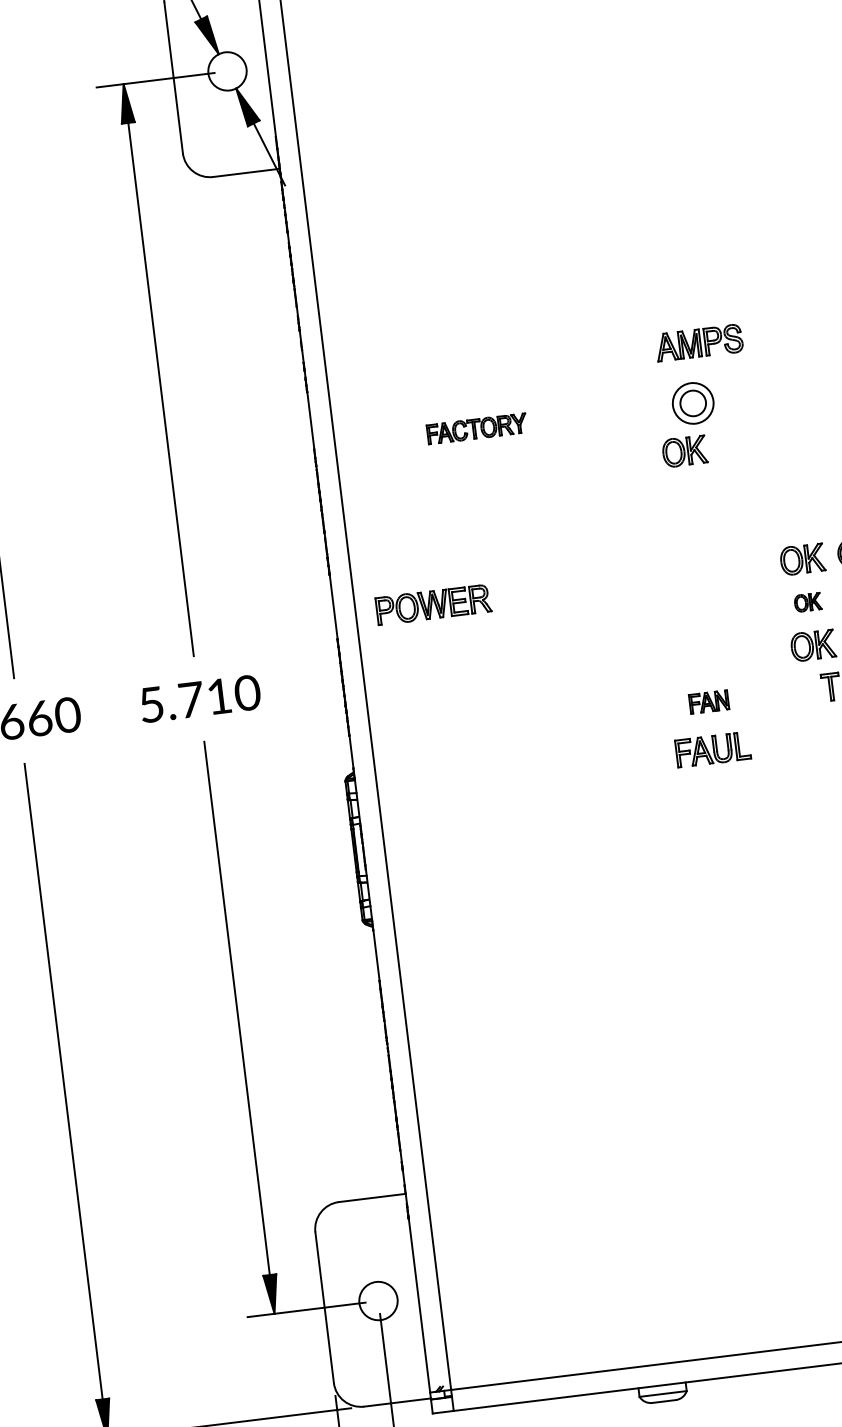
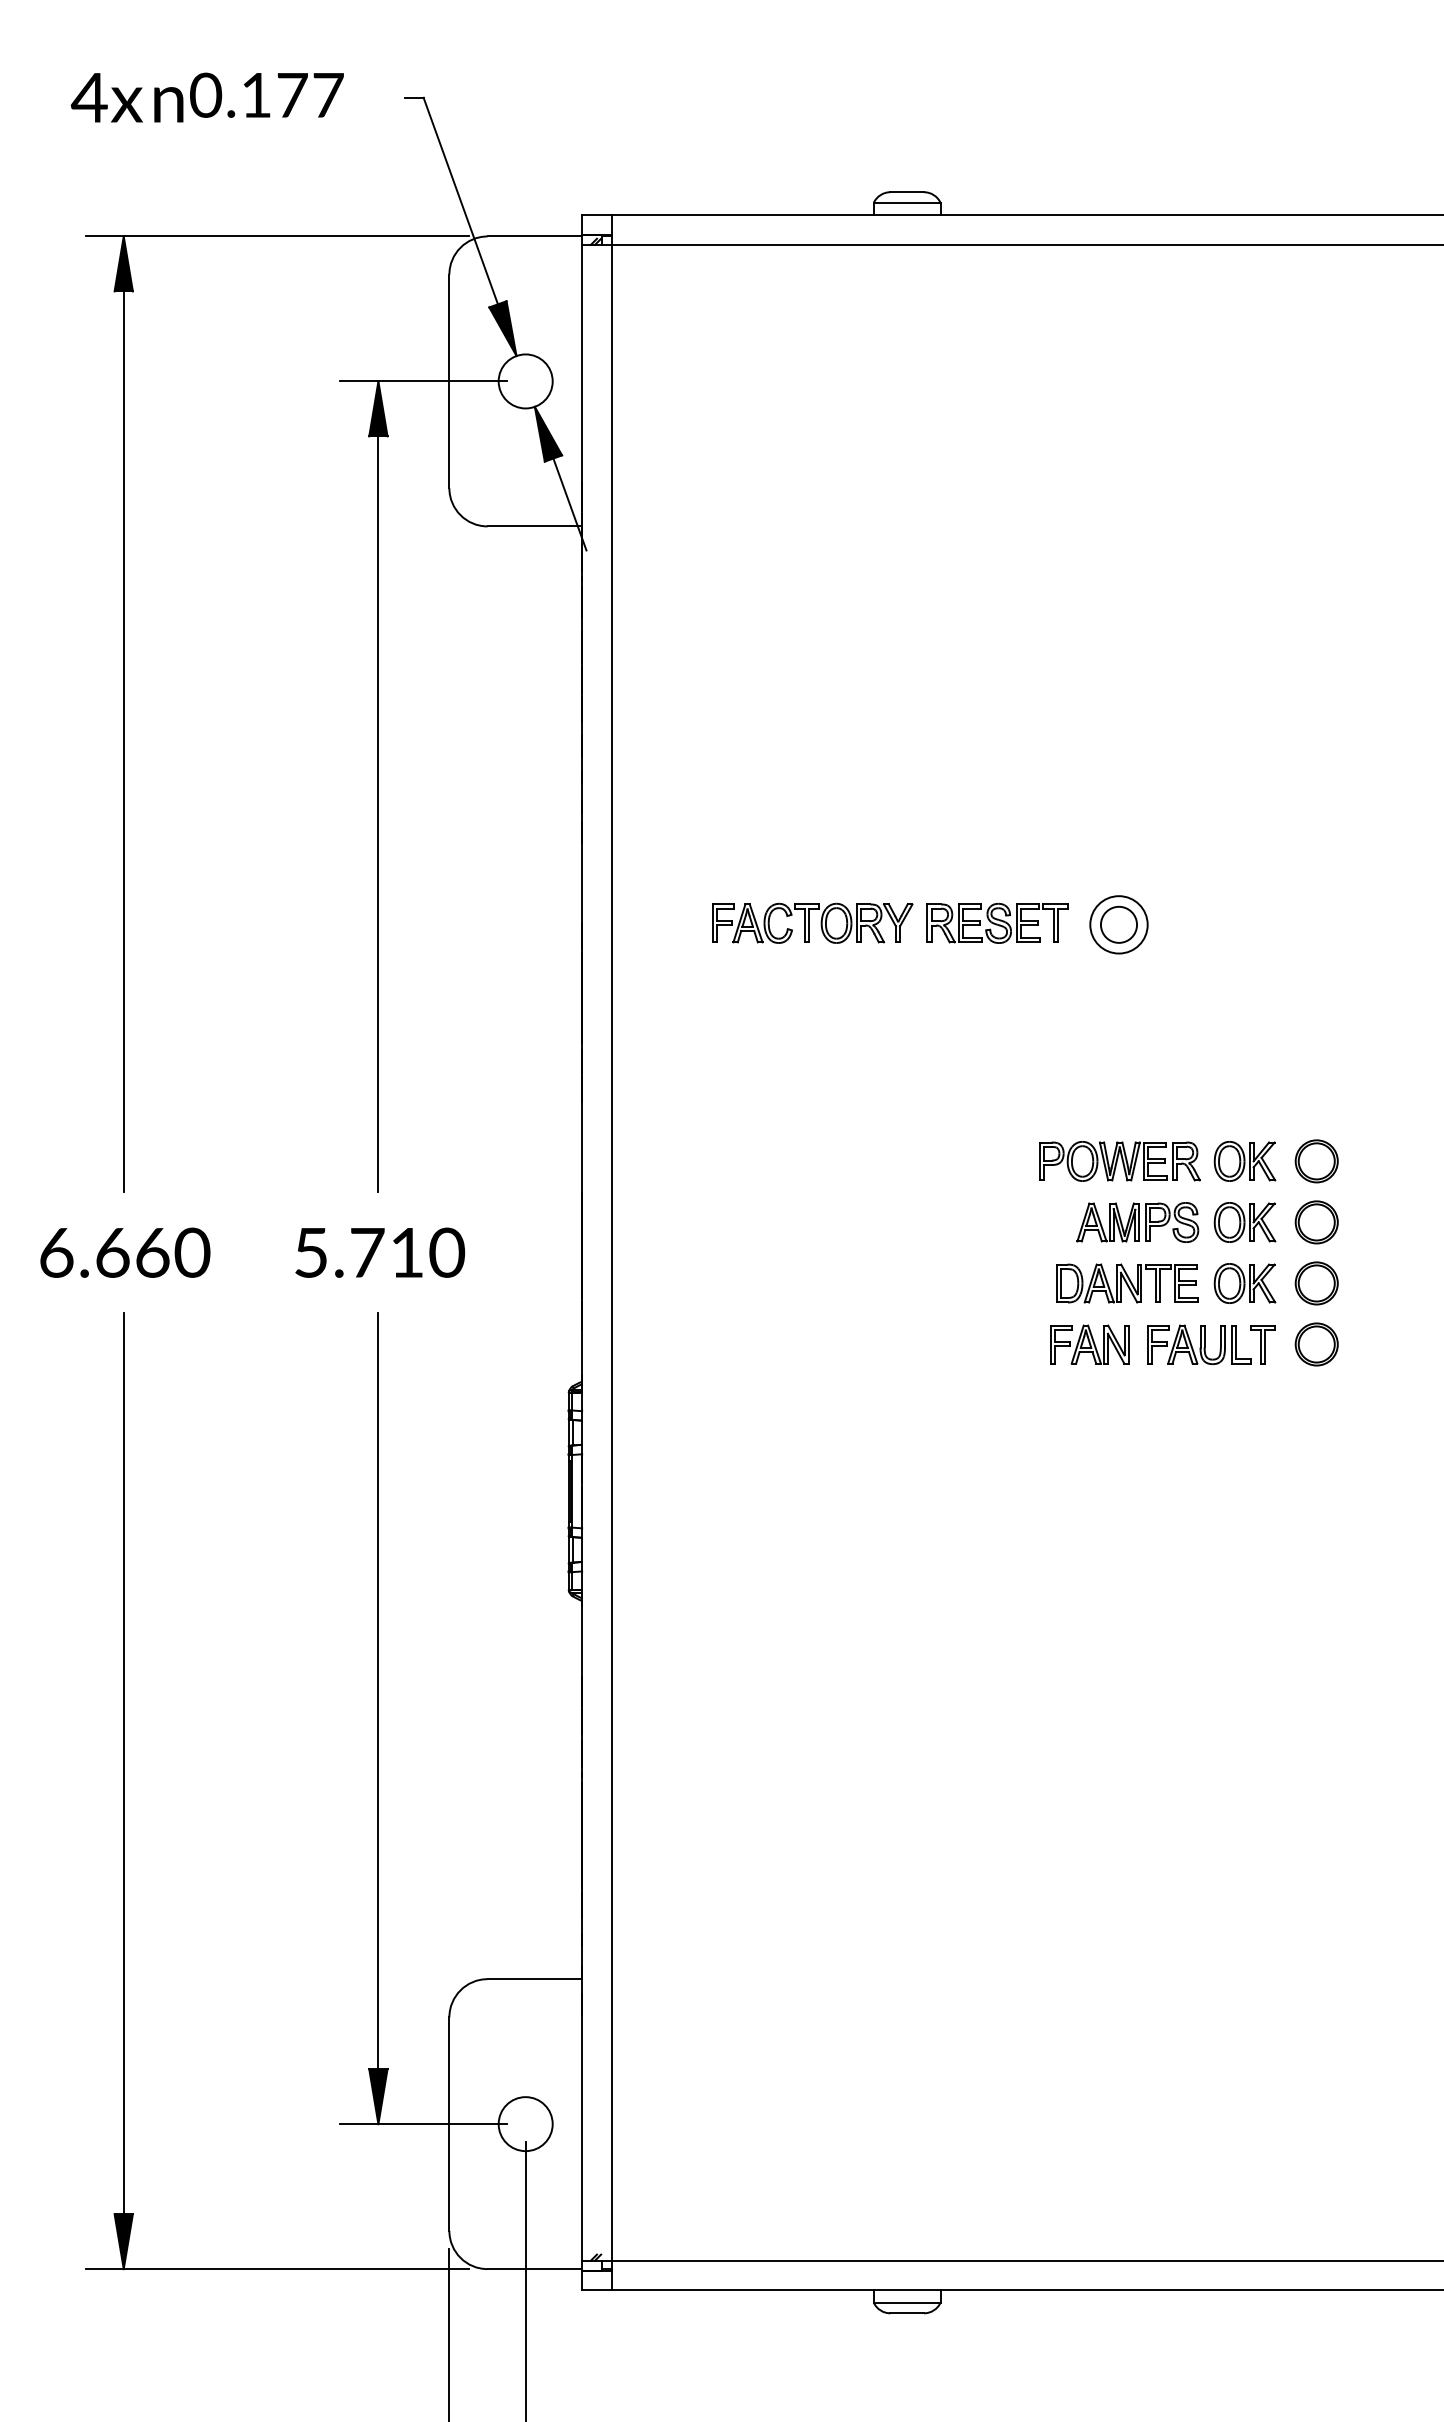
part: (699, 343) -> (1137, 1222), moved
part: (607, 412) -> (997, 922), added
part: (476, 428) -> (812, 922), size x1.43
part: (684, 451) -> (1098, 990), removed
part: (807, 602) -> (1244, 1222), size x1.67
part: (433, 604) -> (1119, 1161), moved
part: (730, 655) -> (1127, 1283), added
part: (708, 702) -> (1089, 1344), size x1.43
part: (713, 749) -> (1199, 1344), moved

